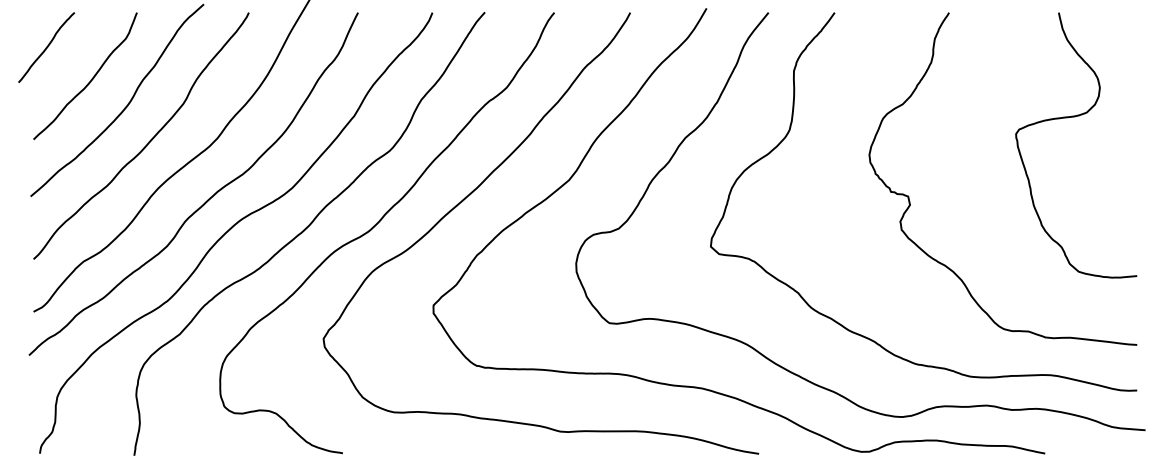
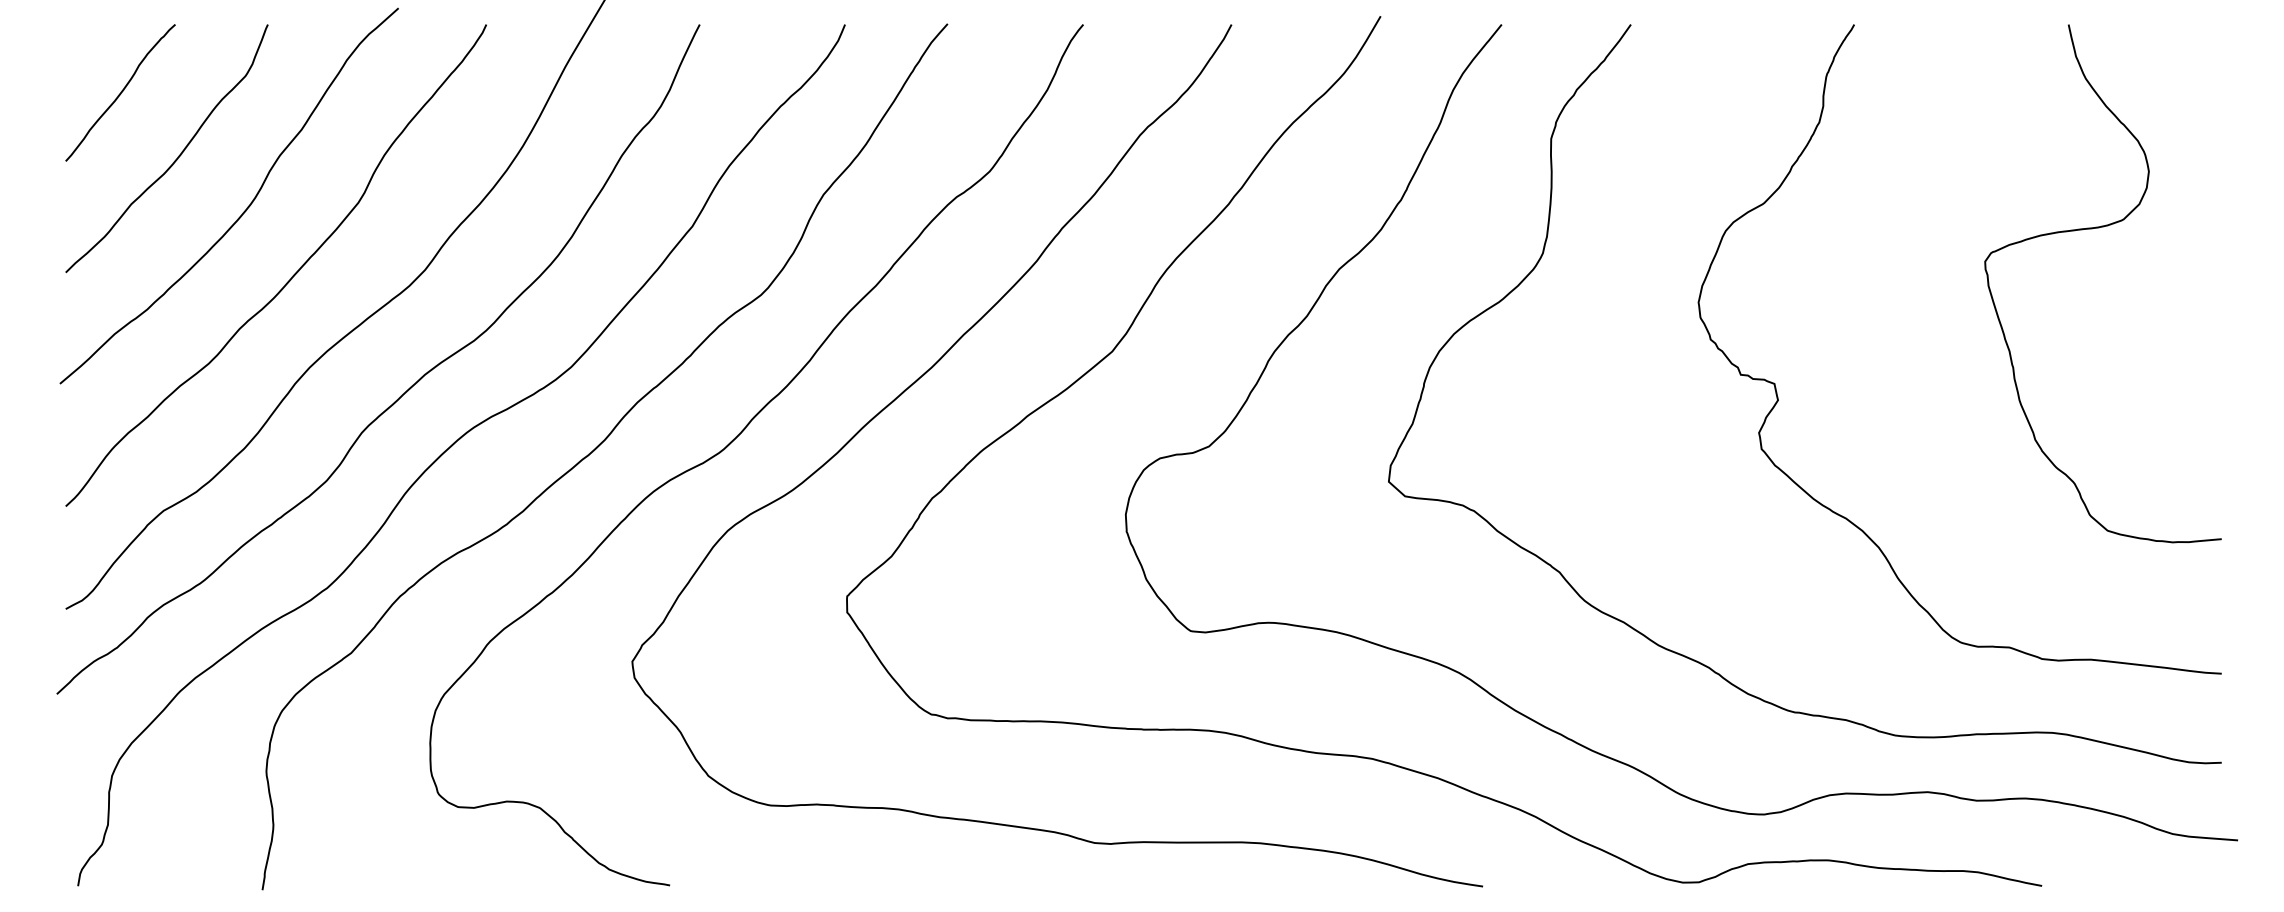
curve: (46, 47) -> (120, 92), moved

